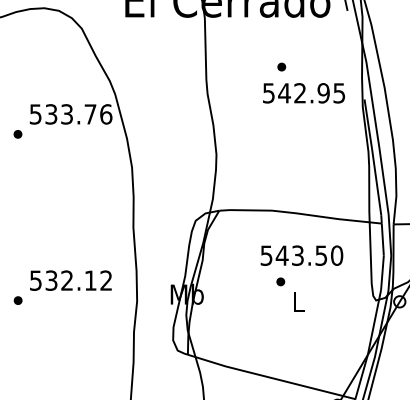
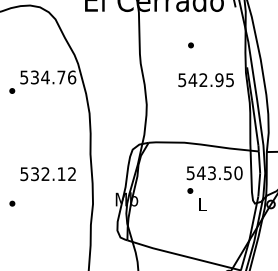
text: (303, 93) -> (205, 80), moved
text: (67, 114) -> (45, 77), 533.76 -> 534.76
text: (301, 256) -> (214, 173), moved
text: (69, 281) -> (47, 174), moved

